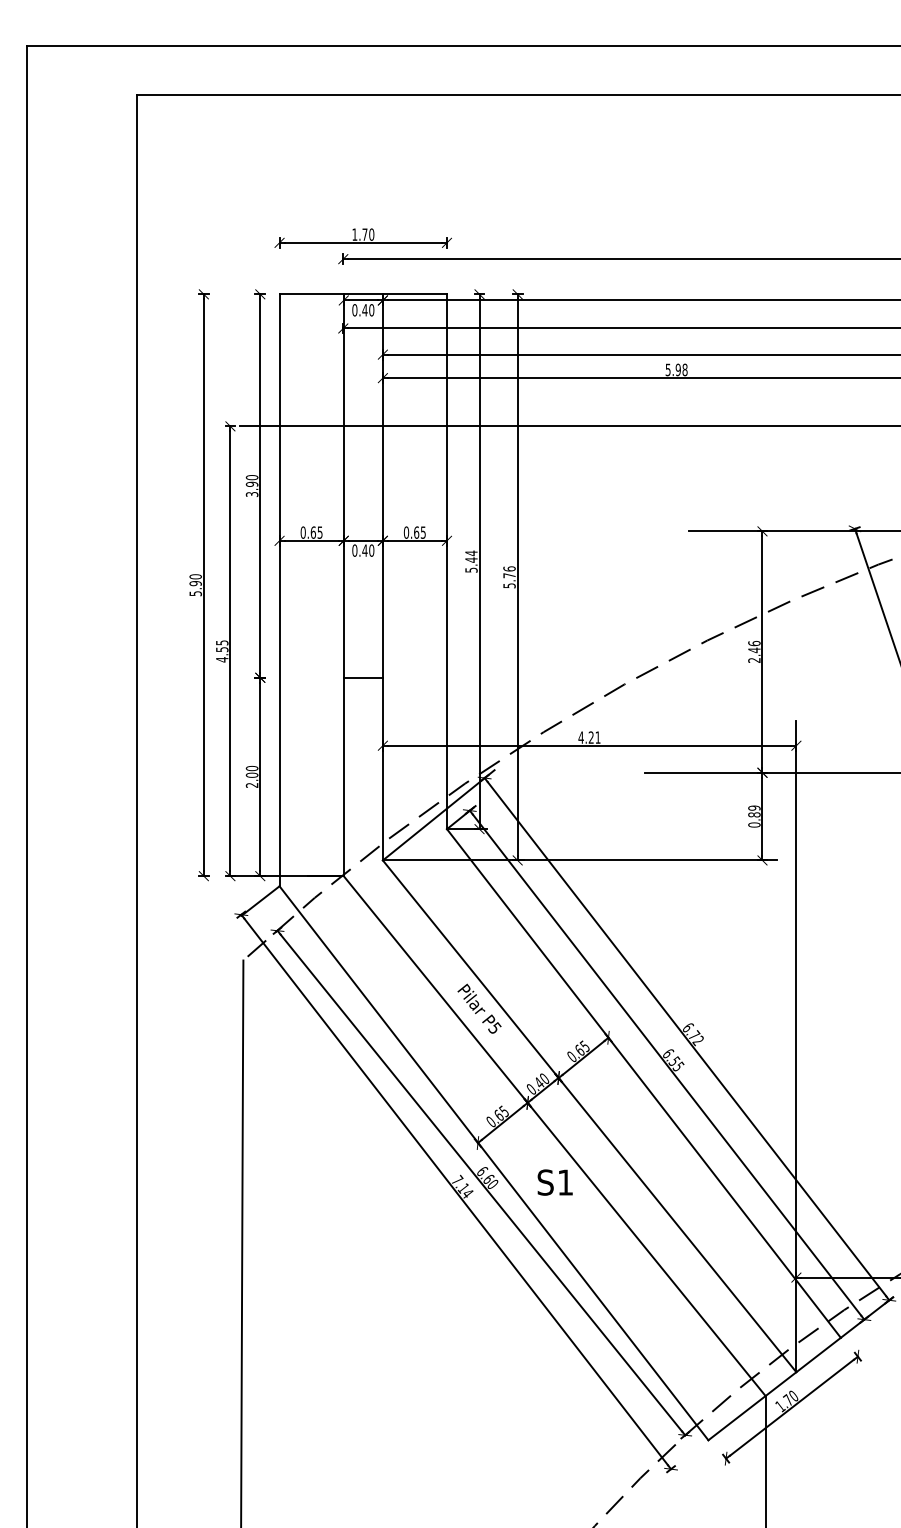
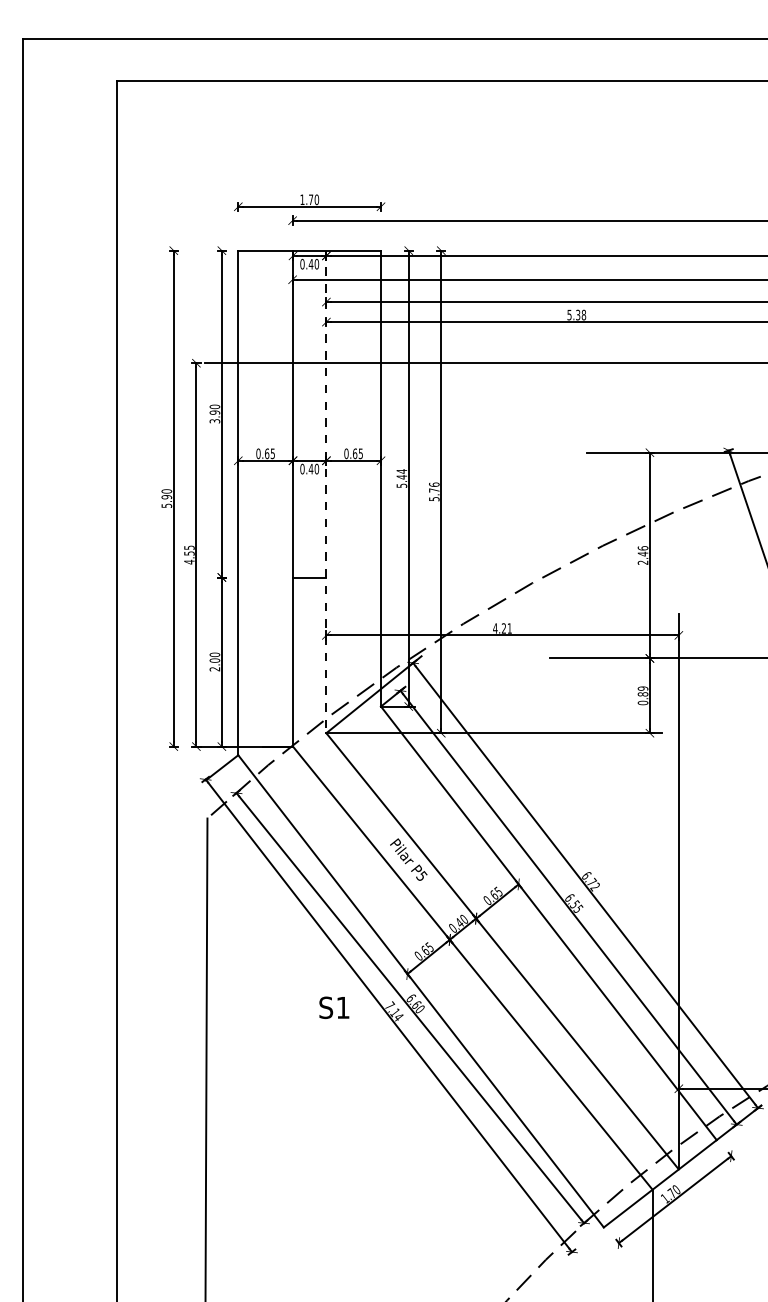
text: (677, 369) -> (577, 314), 5.98 -> 5.38
line: (382, 577) -> (326, 492), solid -> dashed
text: (554, 1182) -> (333, 1007), moved

